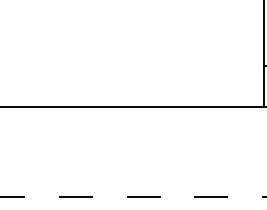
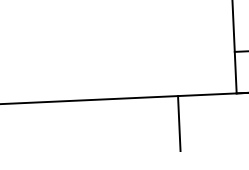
line: (206, 133) -> (179, 123), added

